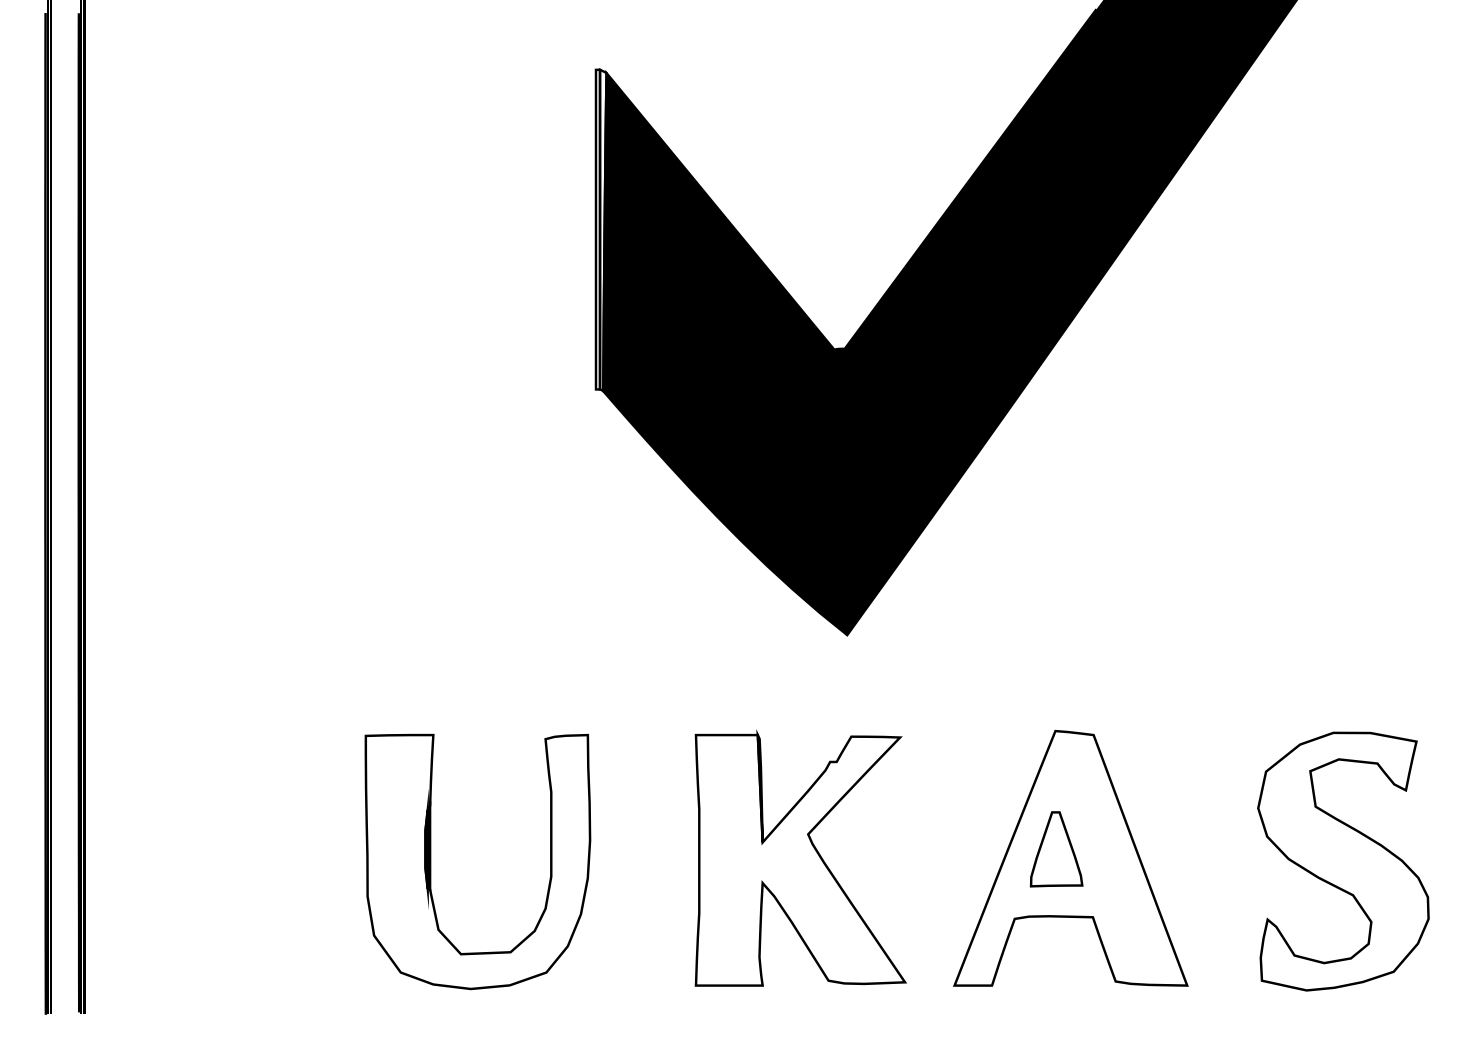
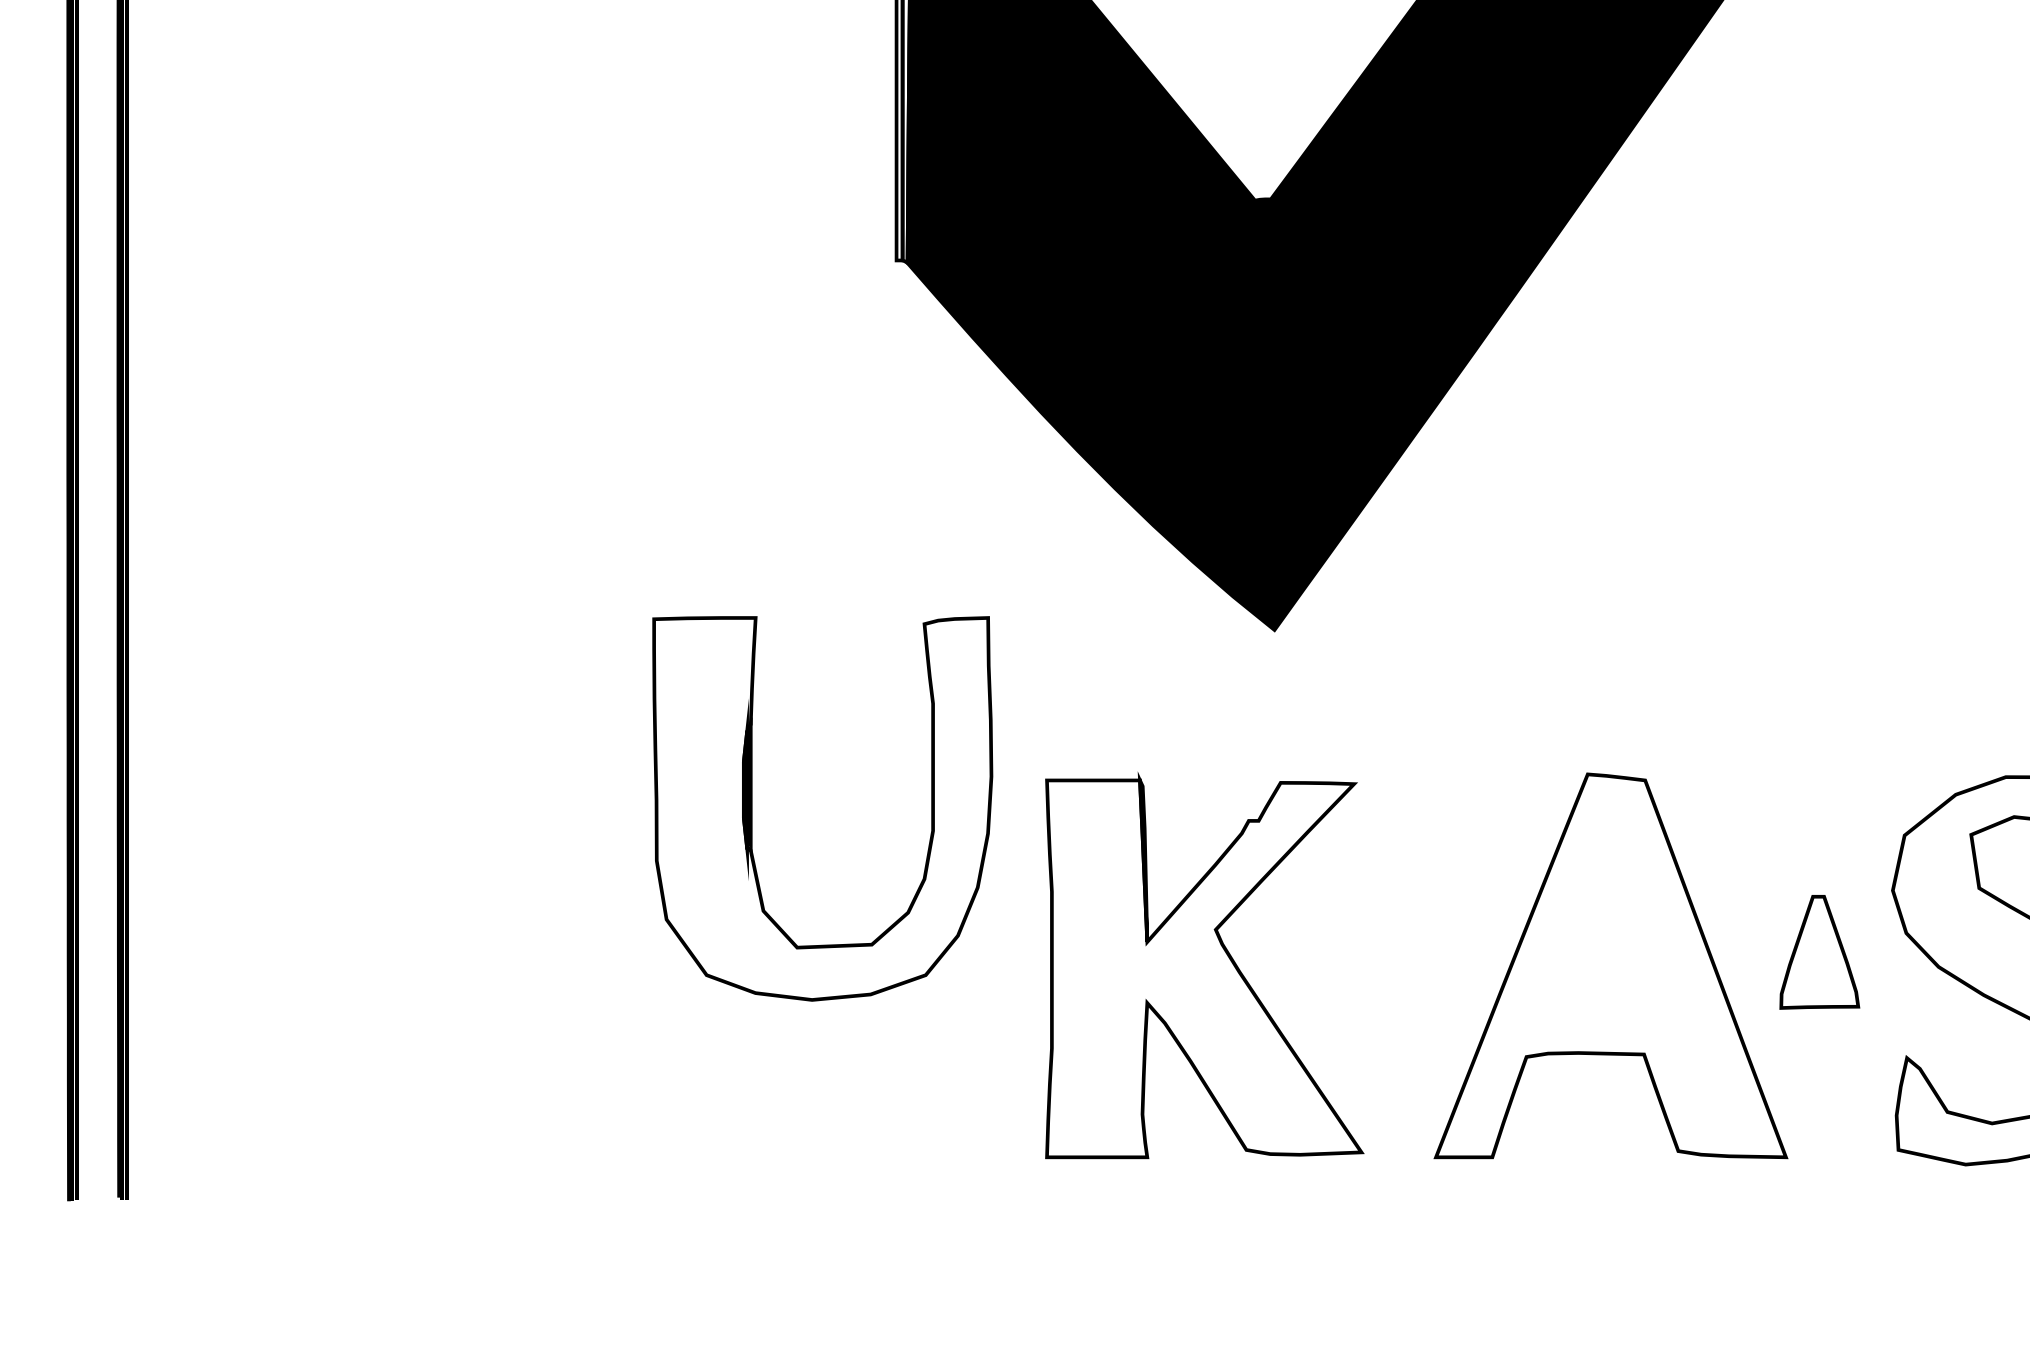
part: (1056, 849) -> (1819, 952), moved
part: (431, 861) -> (752, 808), moved

